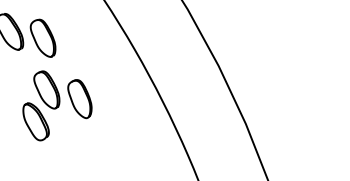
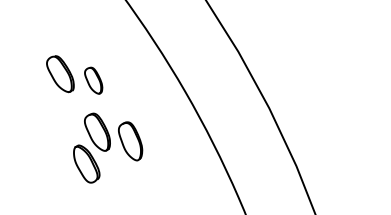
part: (42, 38) -> (93, 80), size x0.7

